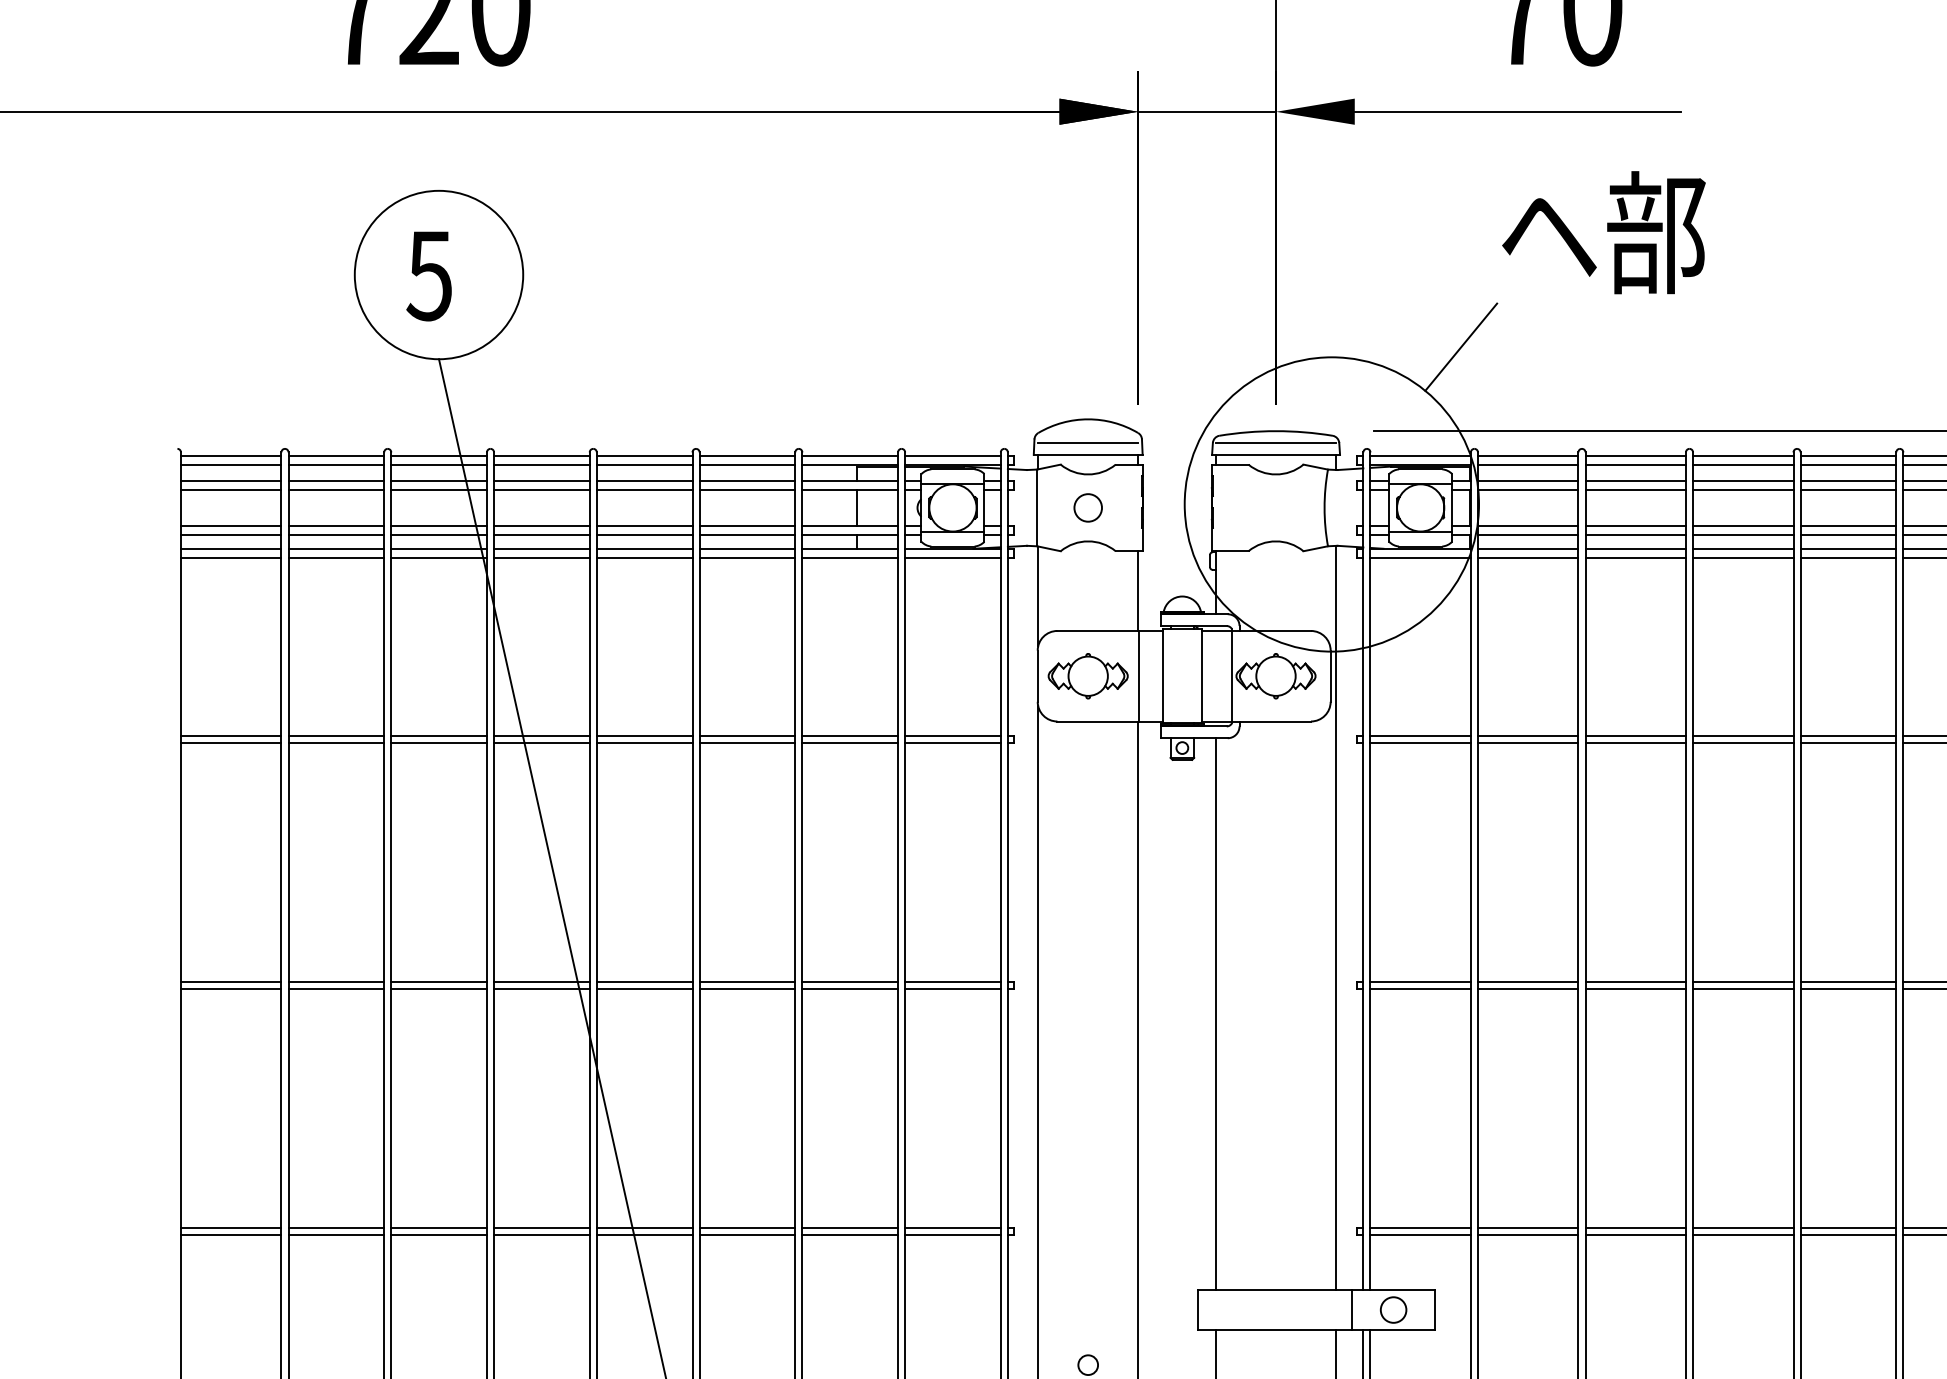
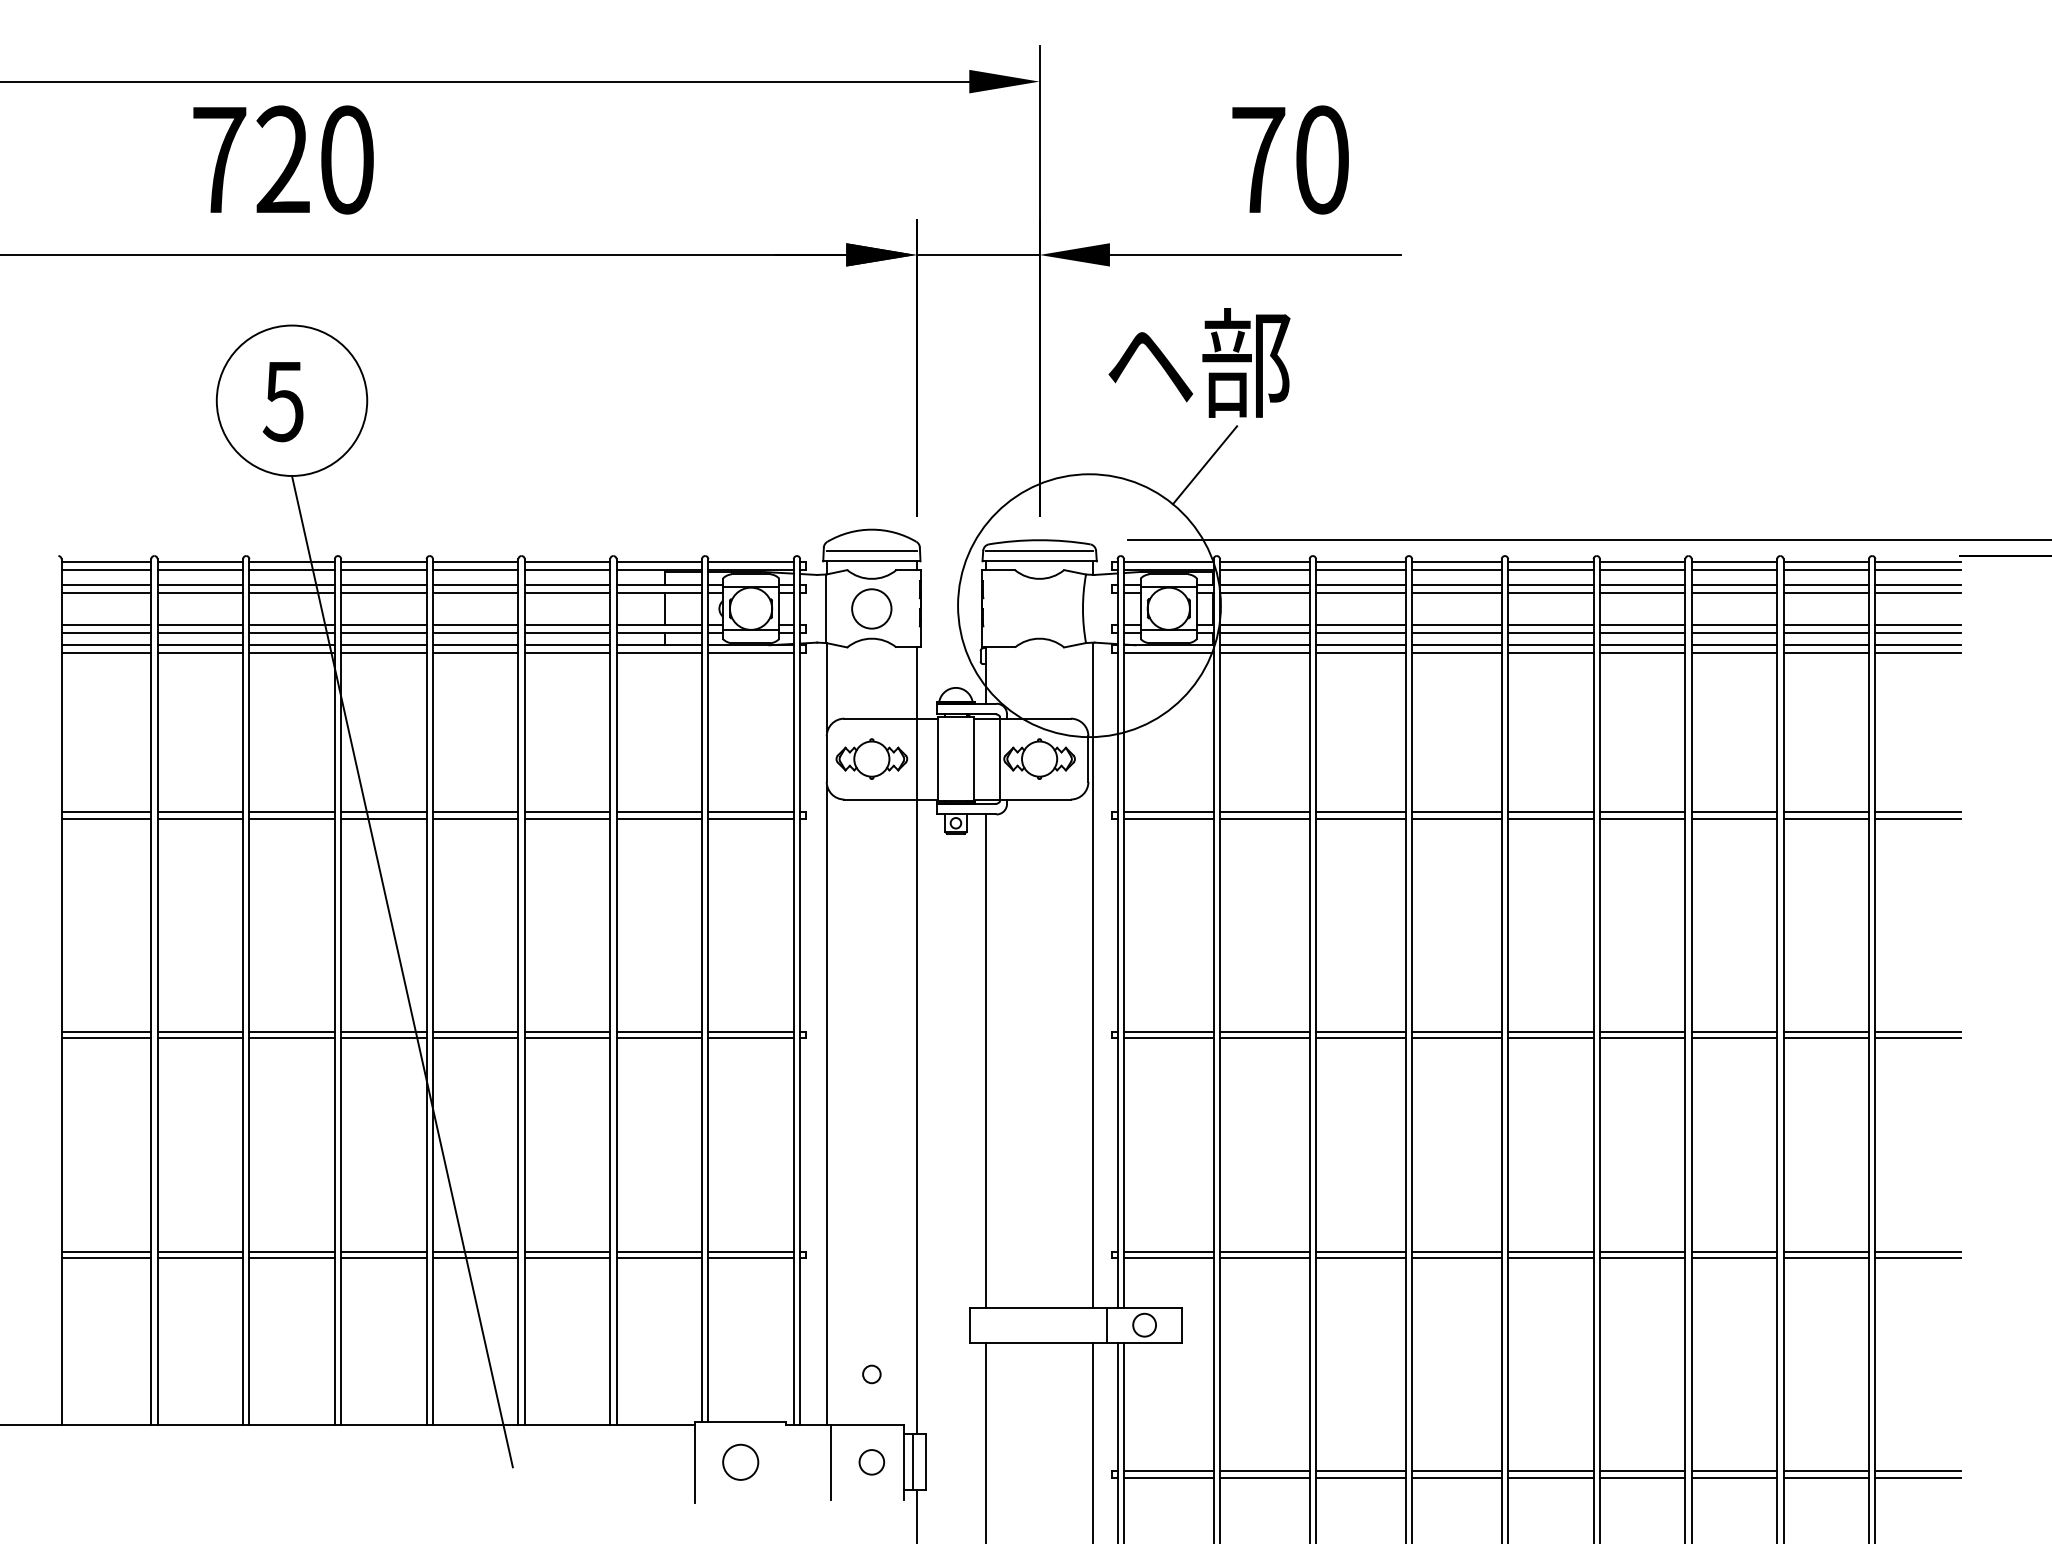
text: (1603, 232) -> (1199, 362), moved
circle: (1087, 507) -> (871, 608), size x1.6

